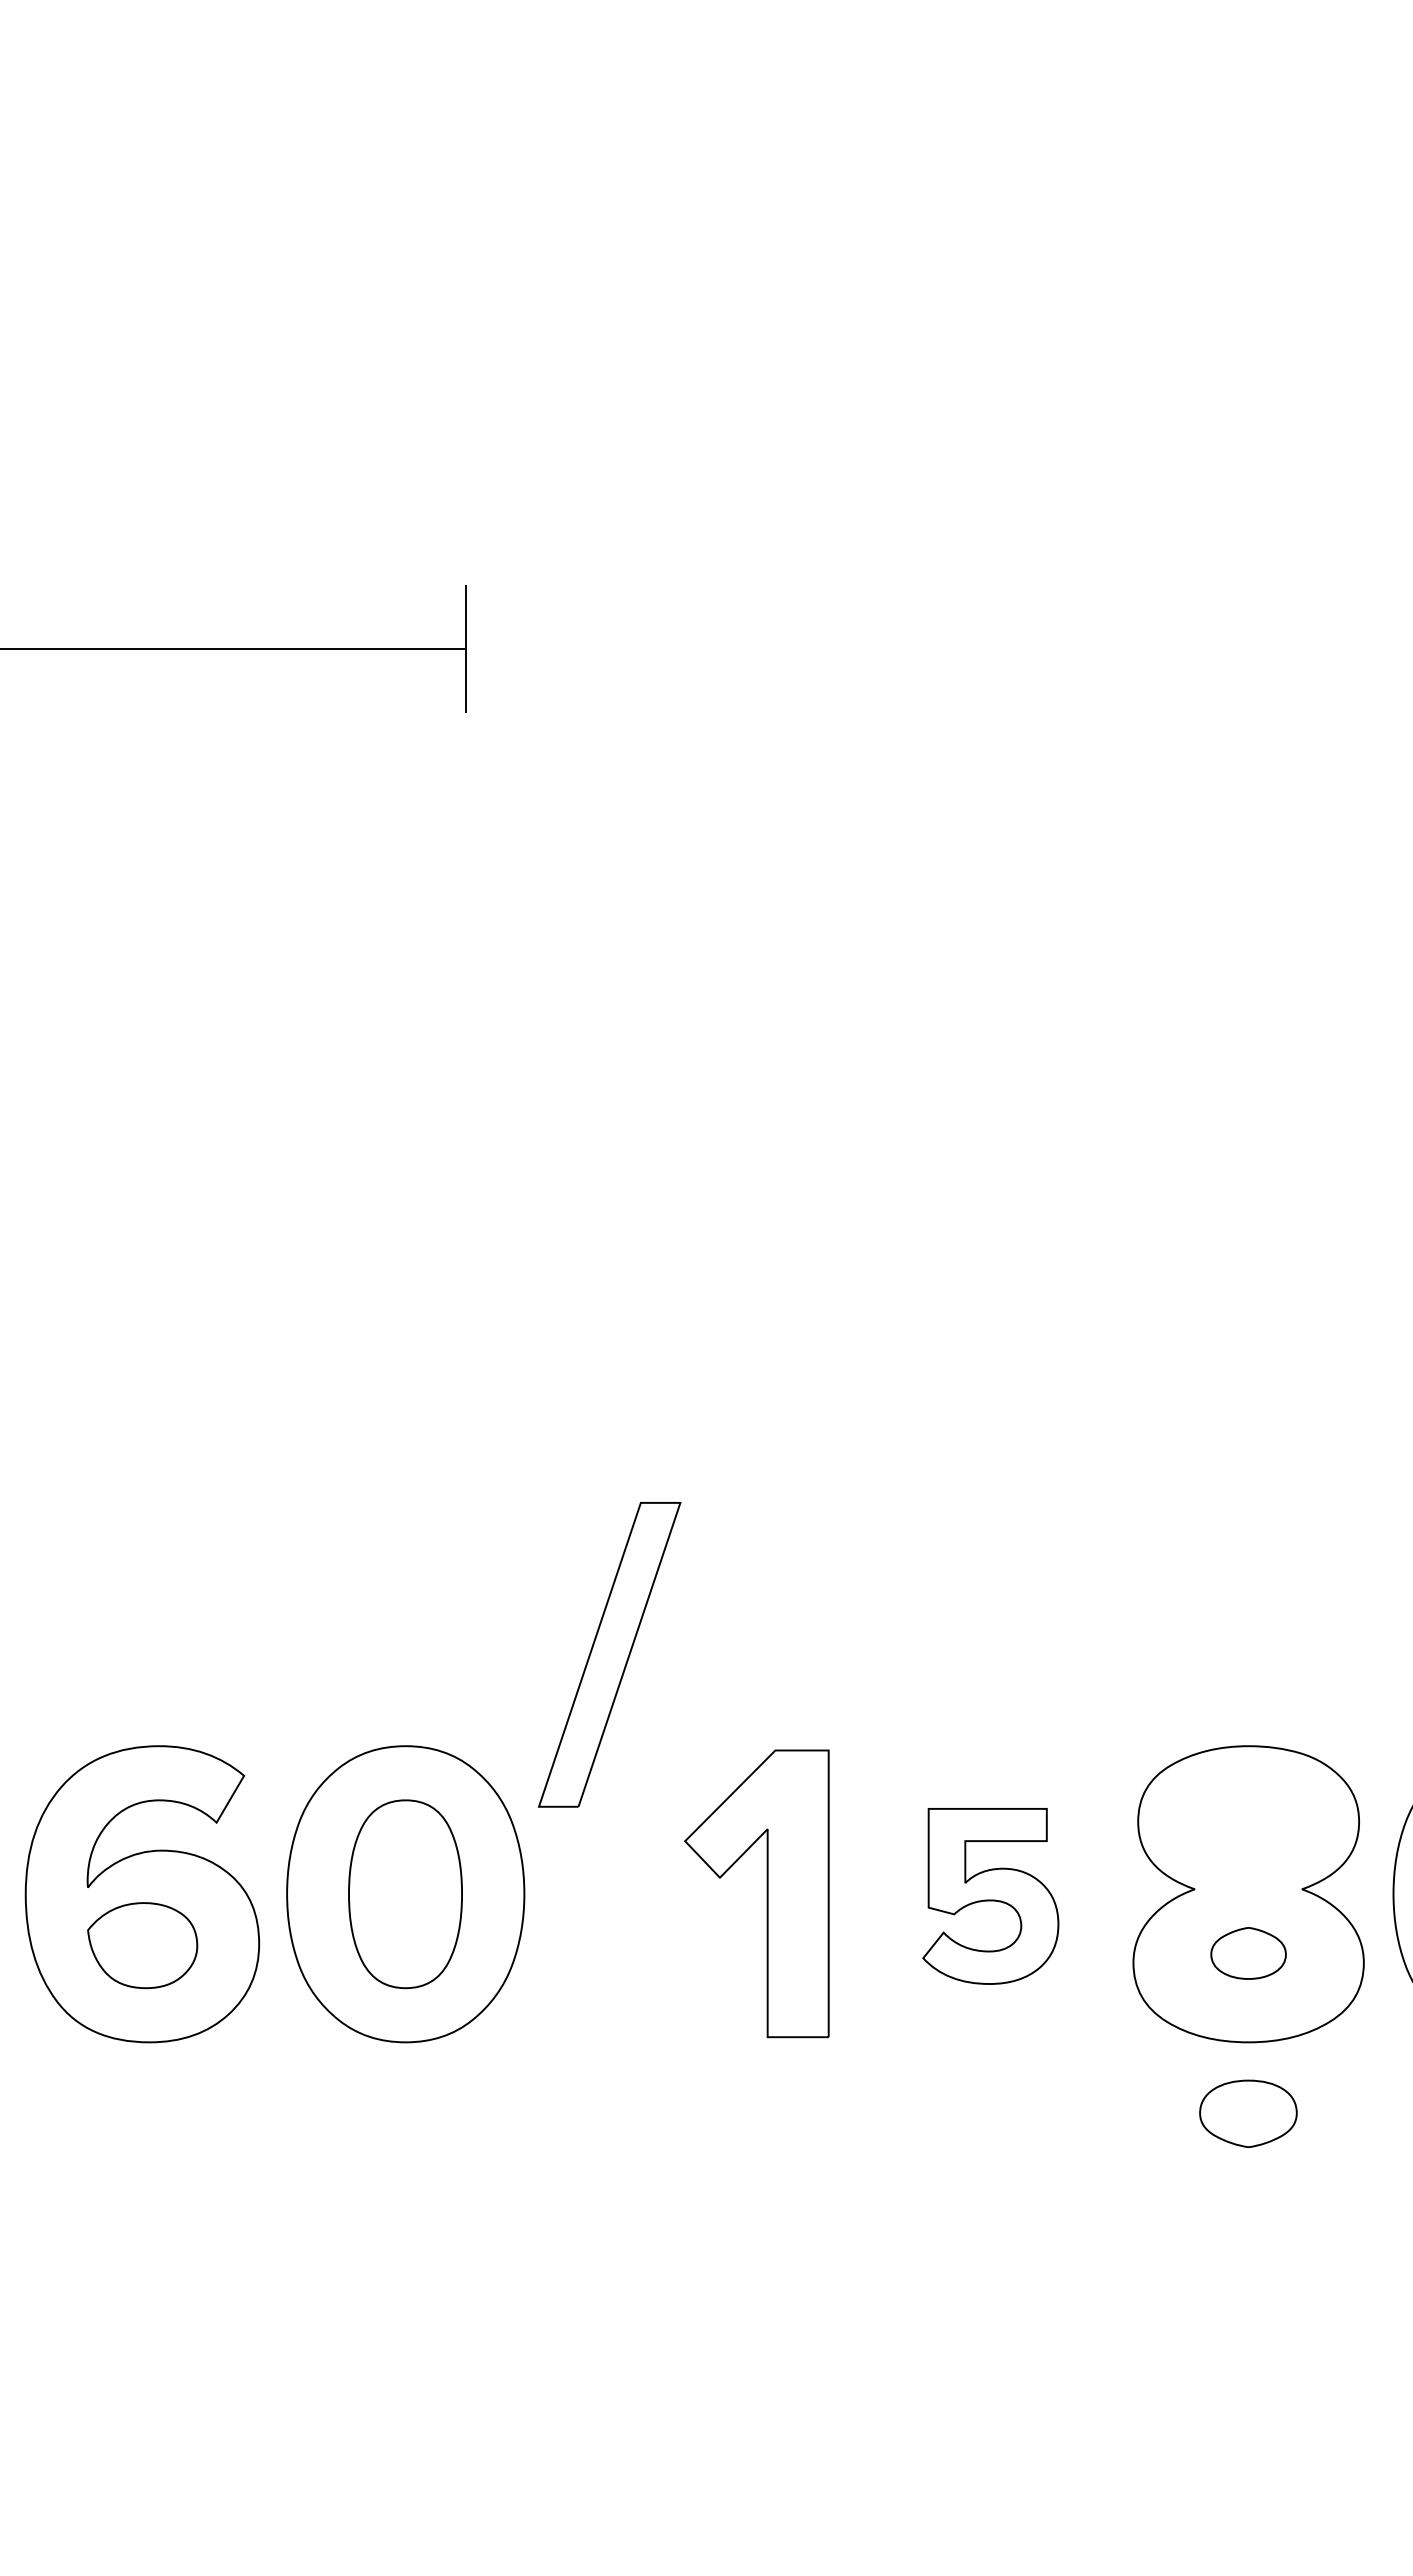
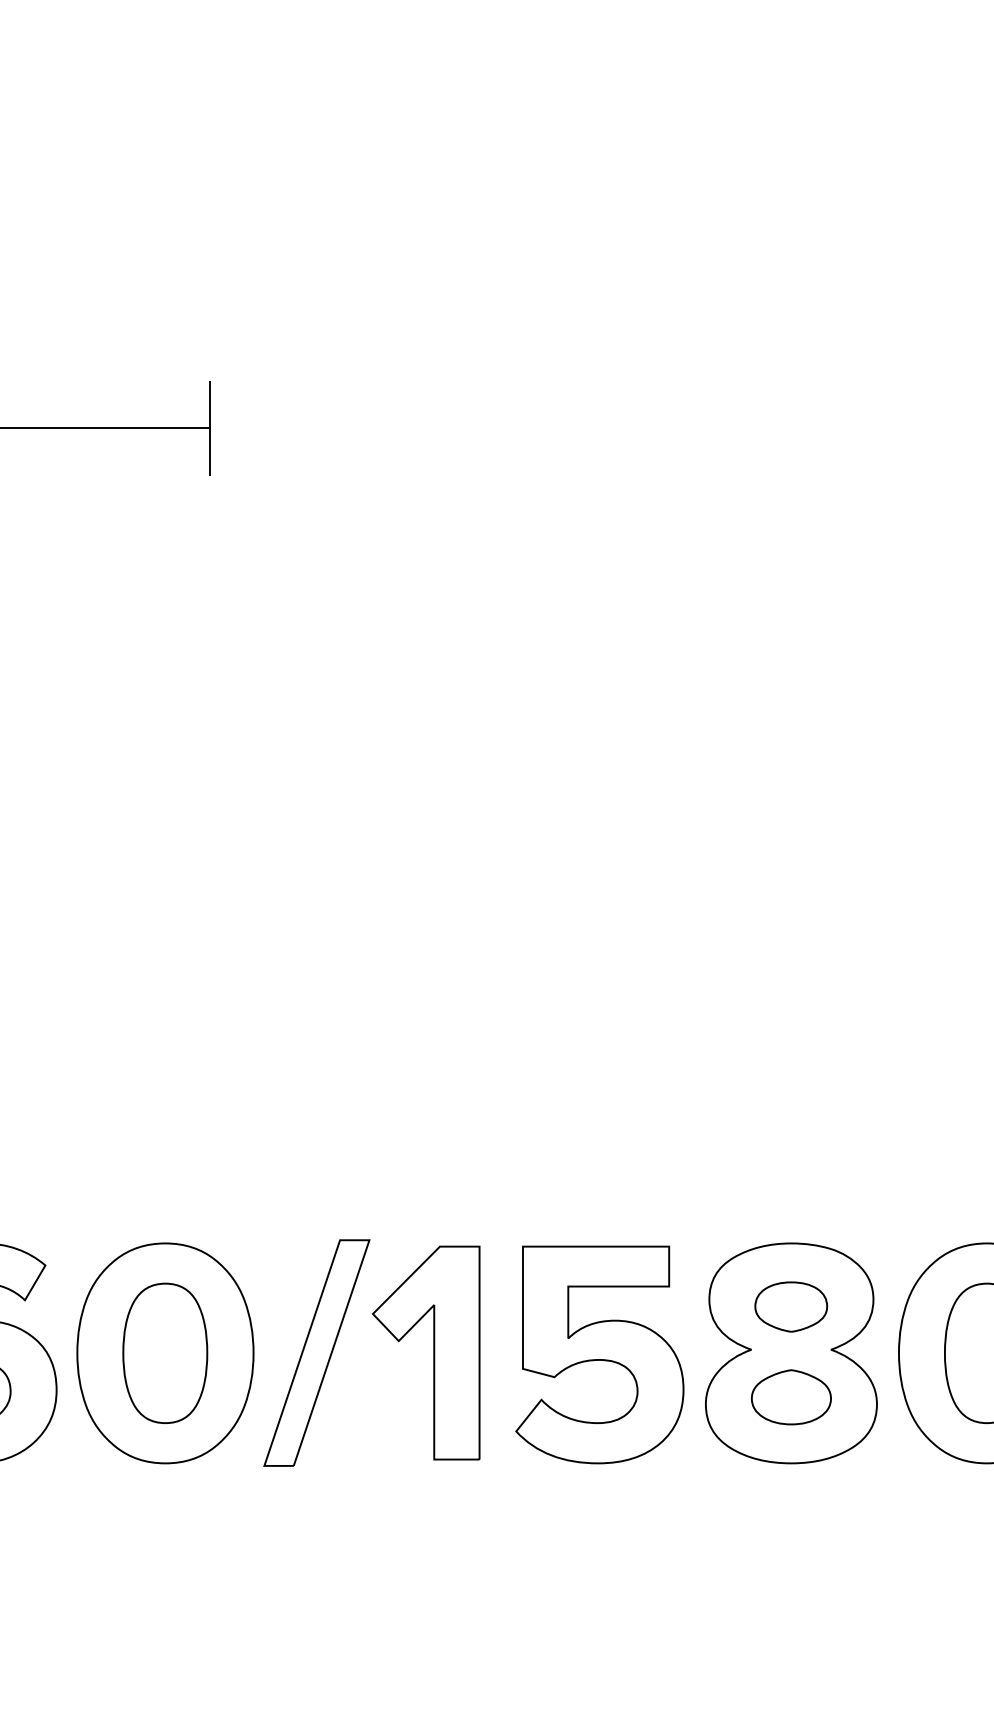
part: (609, 1654) -> (316, 1352), moved
part: (990, 1896) -> (599, 1355), size x1.67
part: (1248, 1953) -> (791, 1397), size x1.43
part: (1248, 2113) -> (791, 1306), moved

